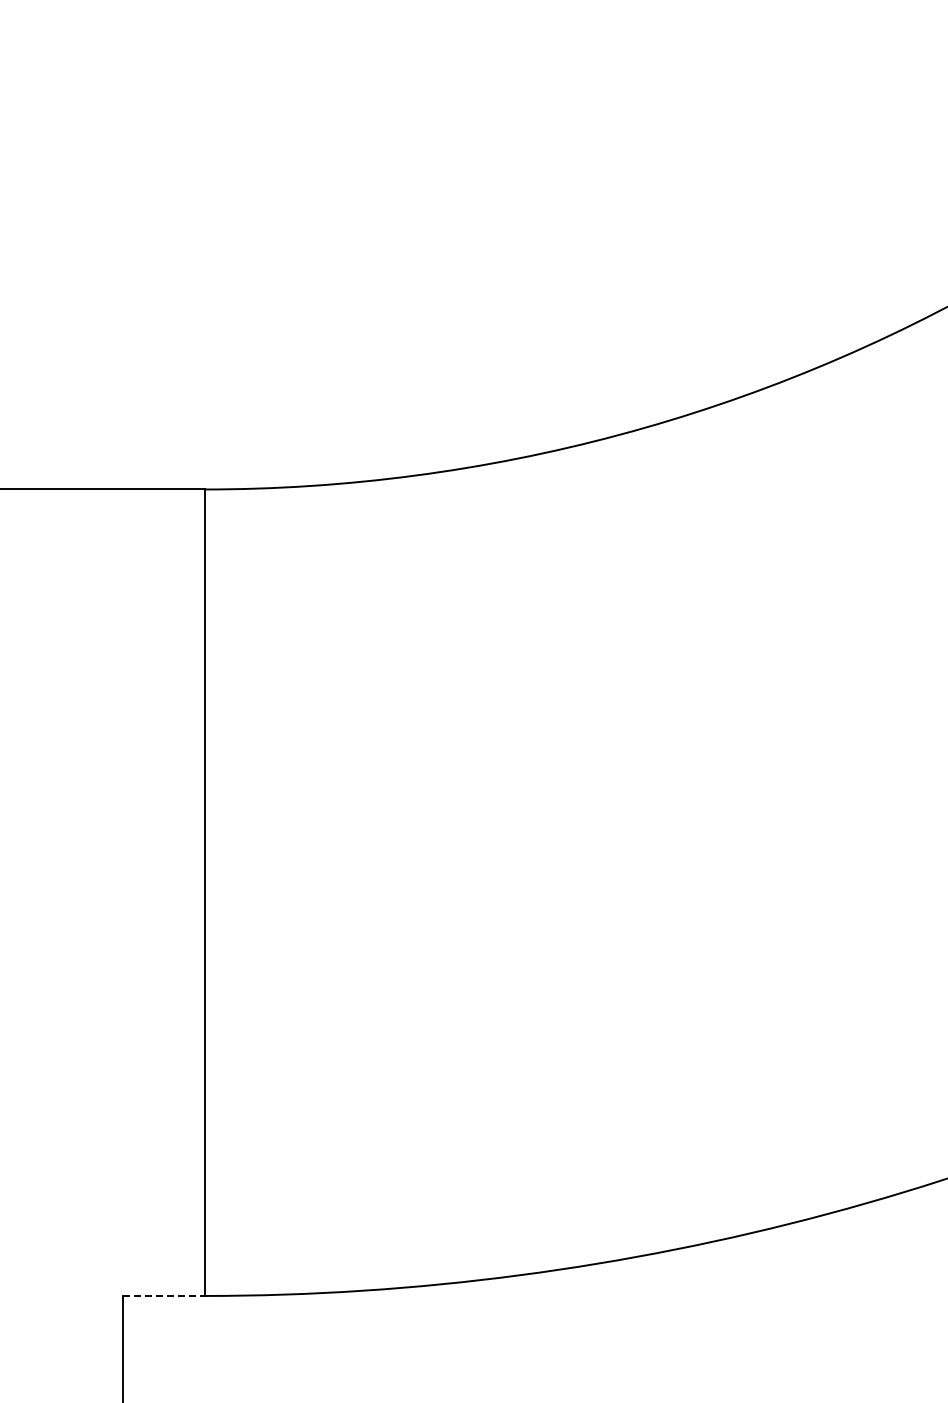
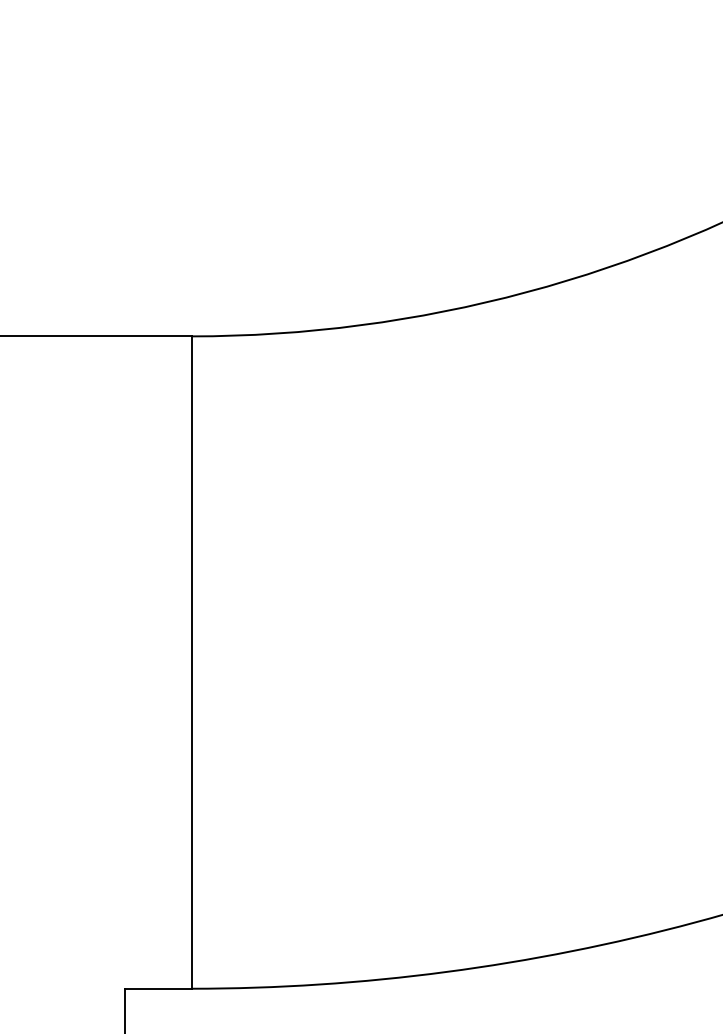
line: (164, 1295) -> (158, 988), dashed -> solid

